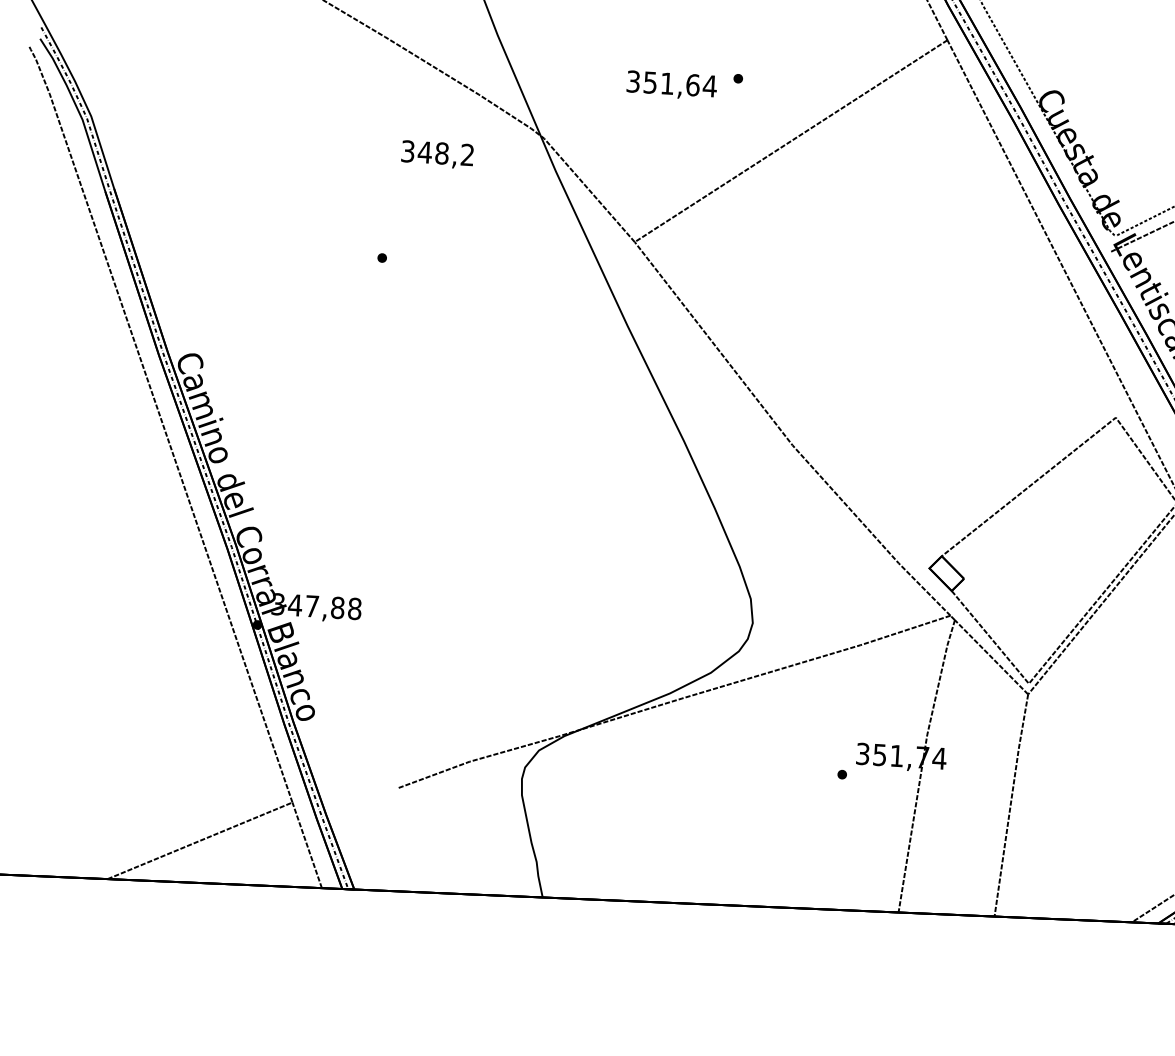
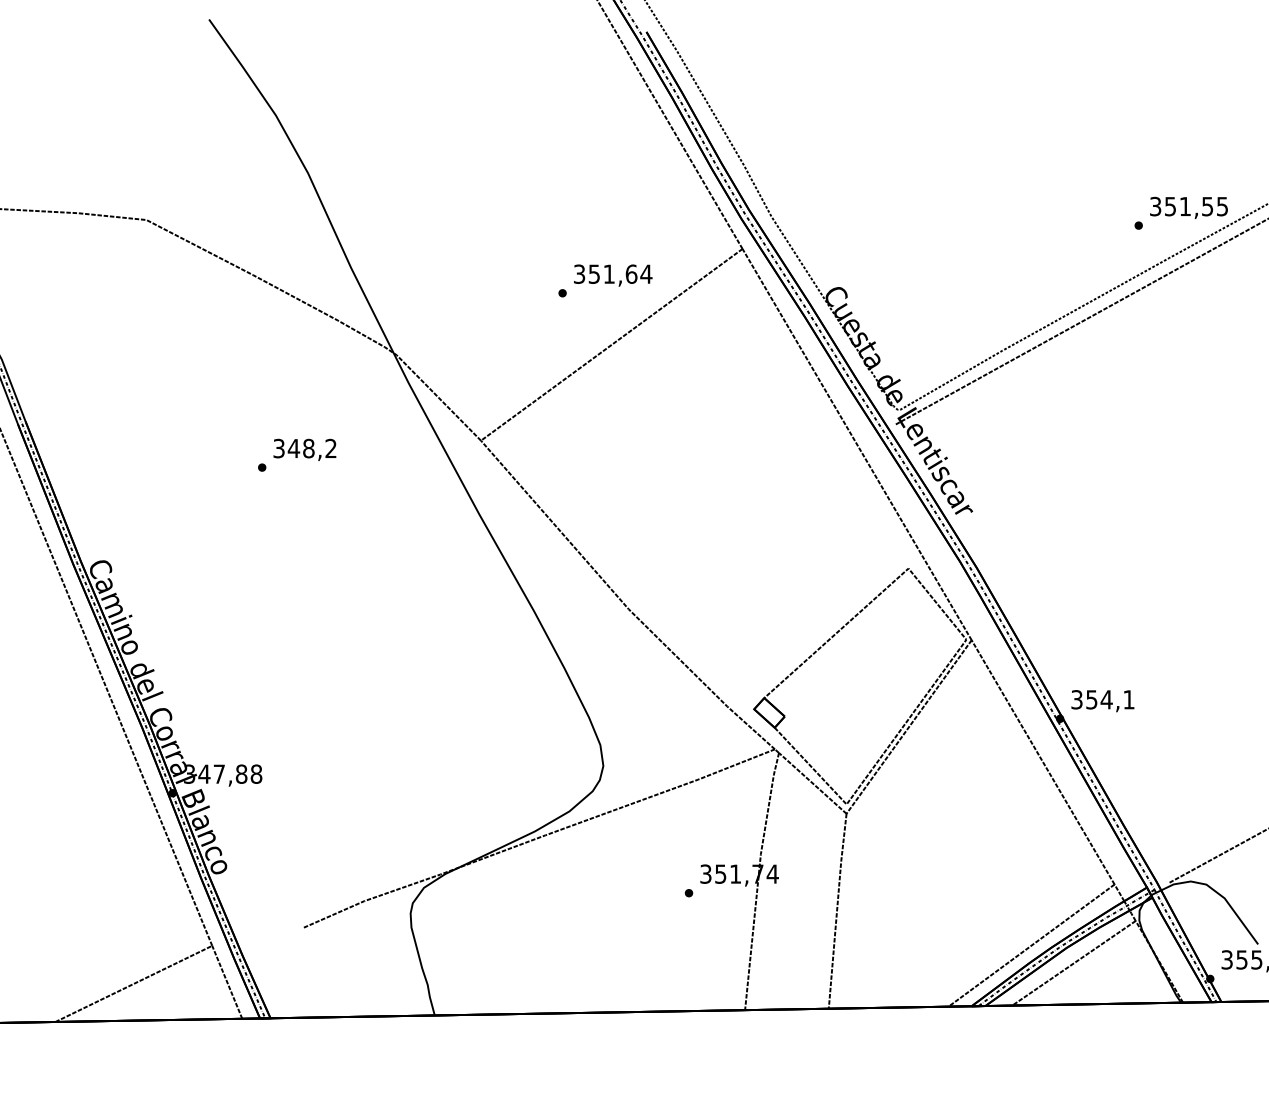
text: (672, 85) -> (613, 275), moved
text: (437, 154) -> (304, 449), moved

